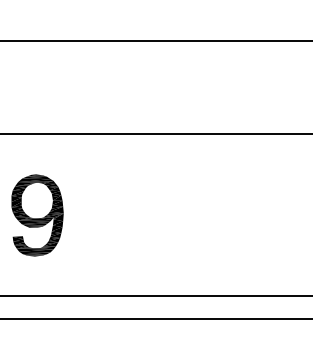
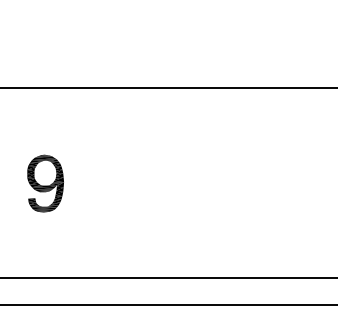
part: (37, 215) -> (45, 183), size x0.6

